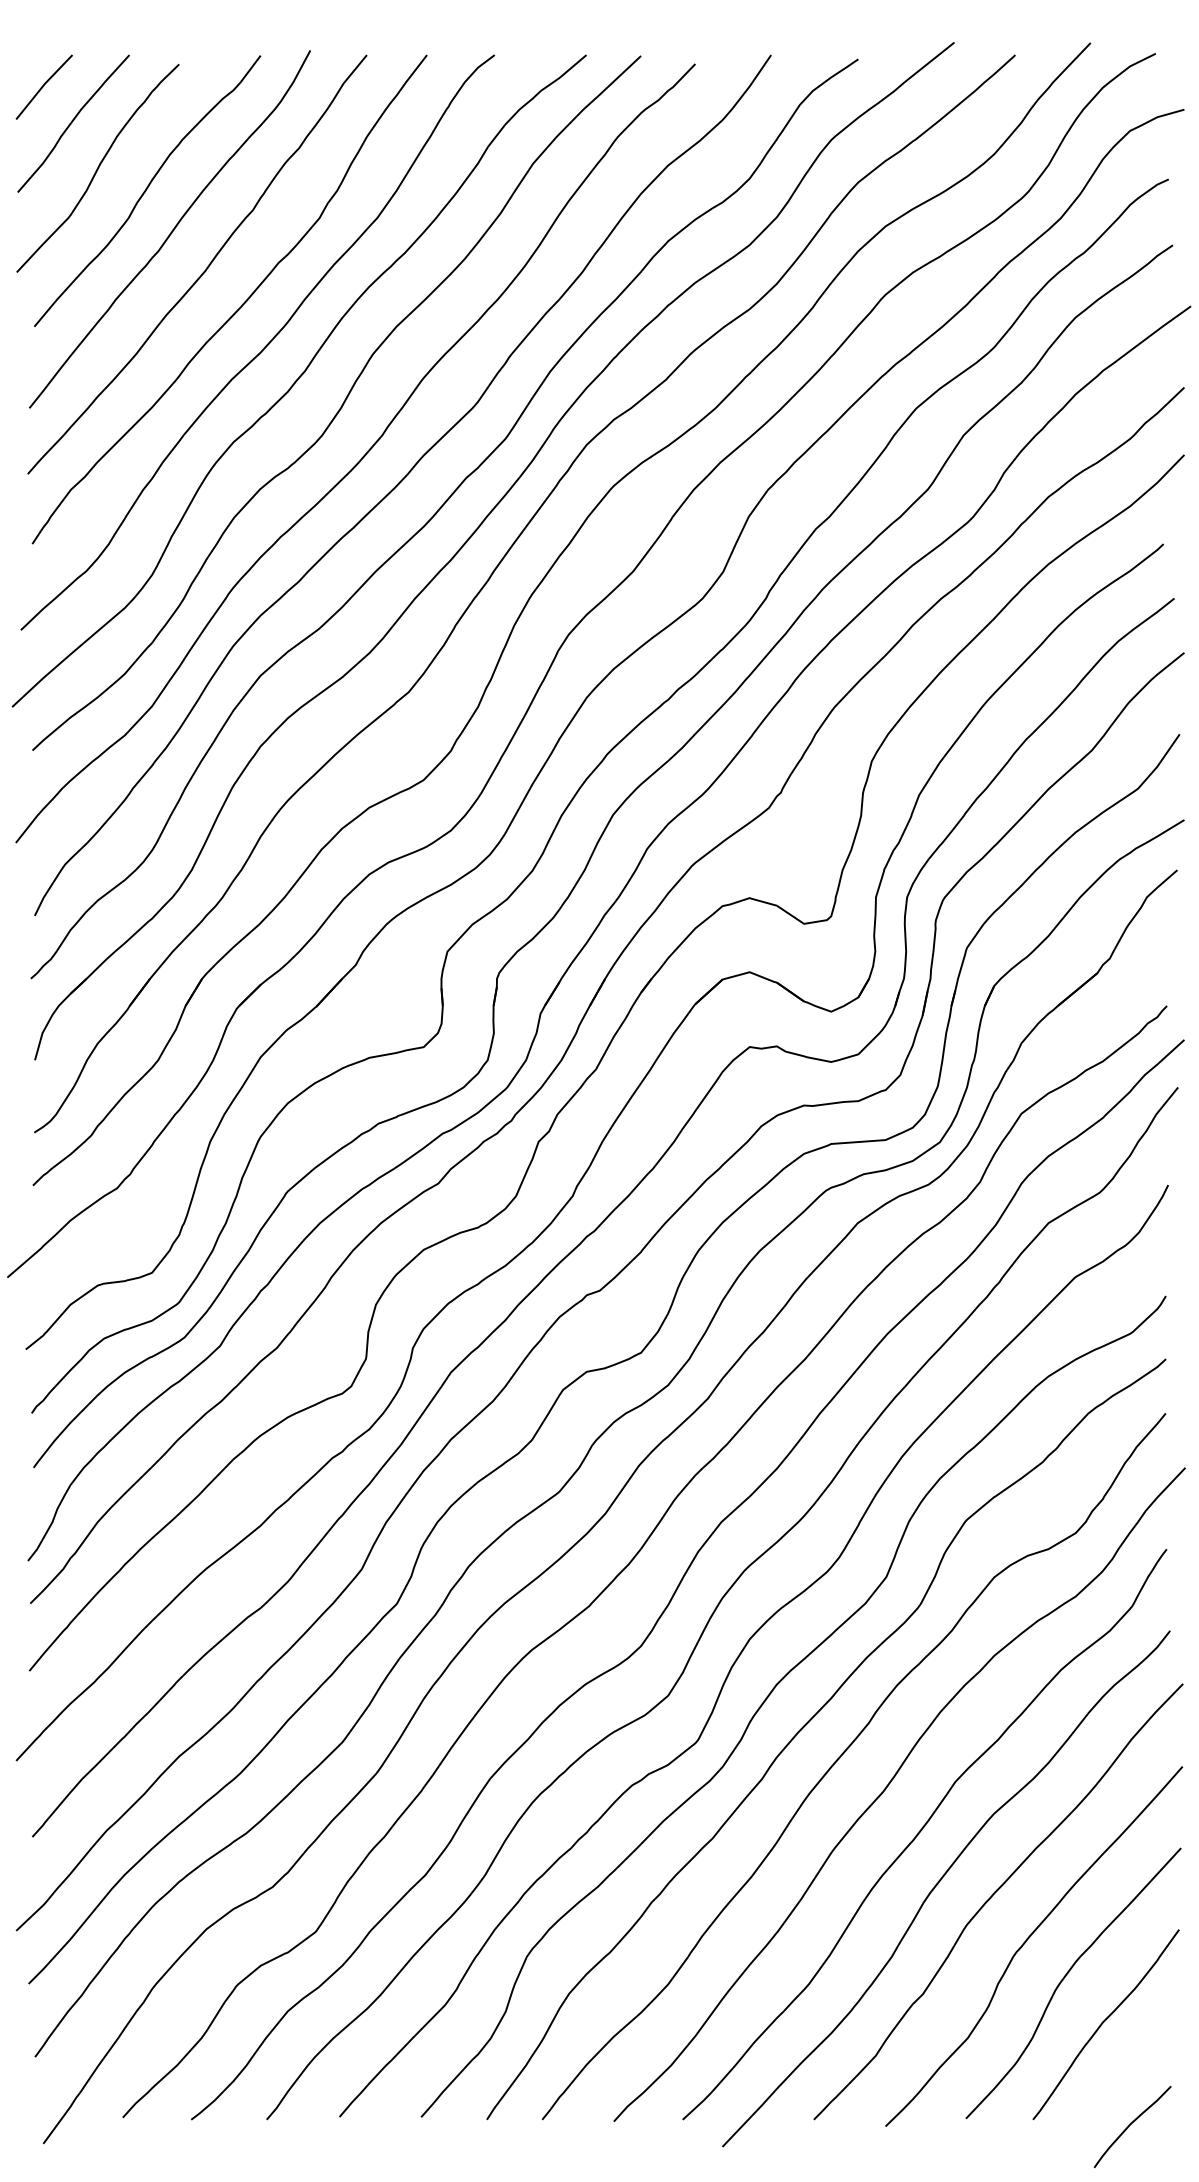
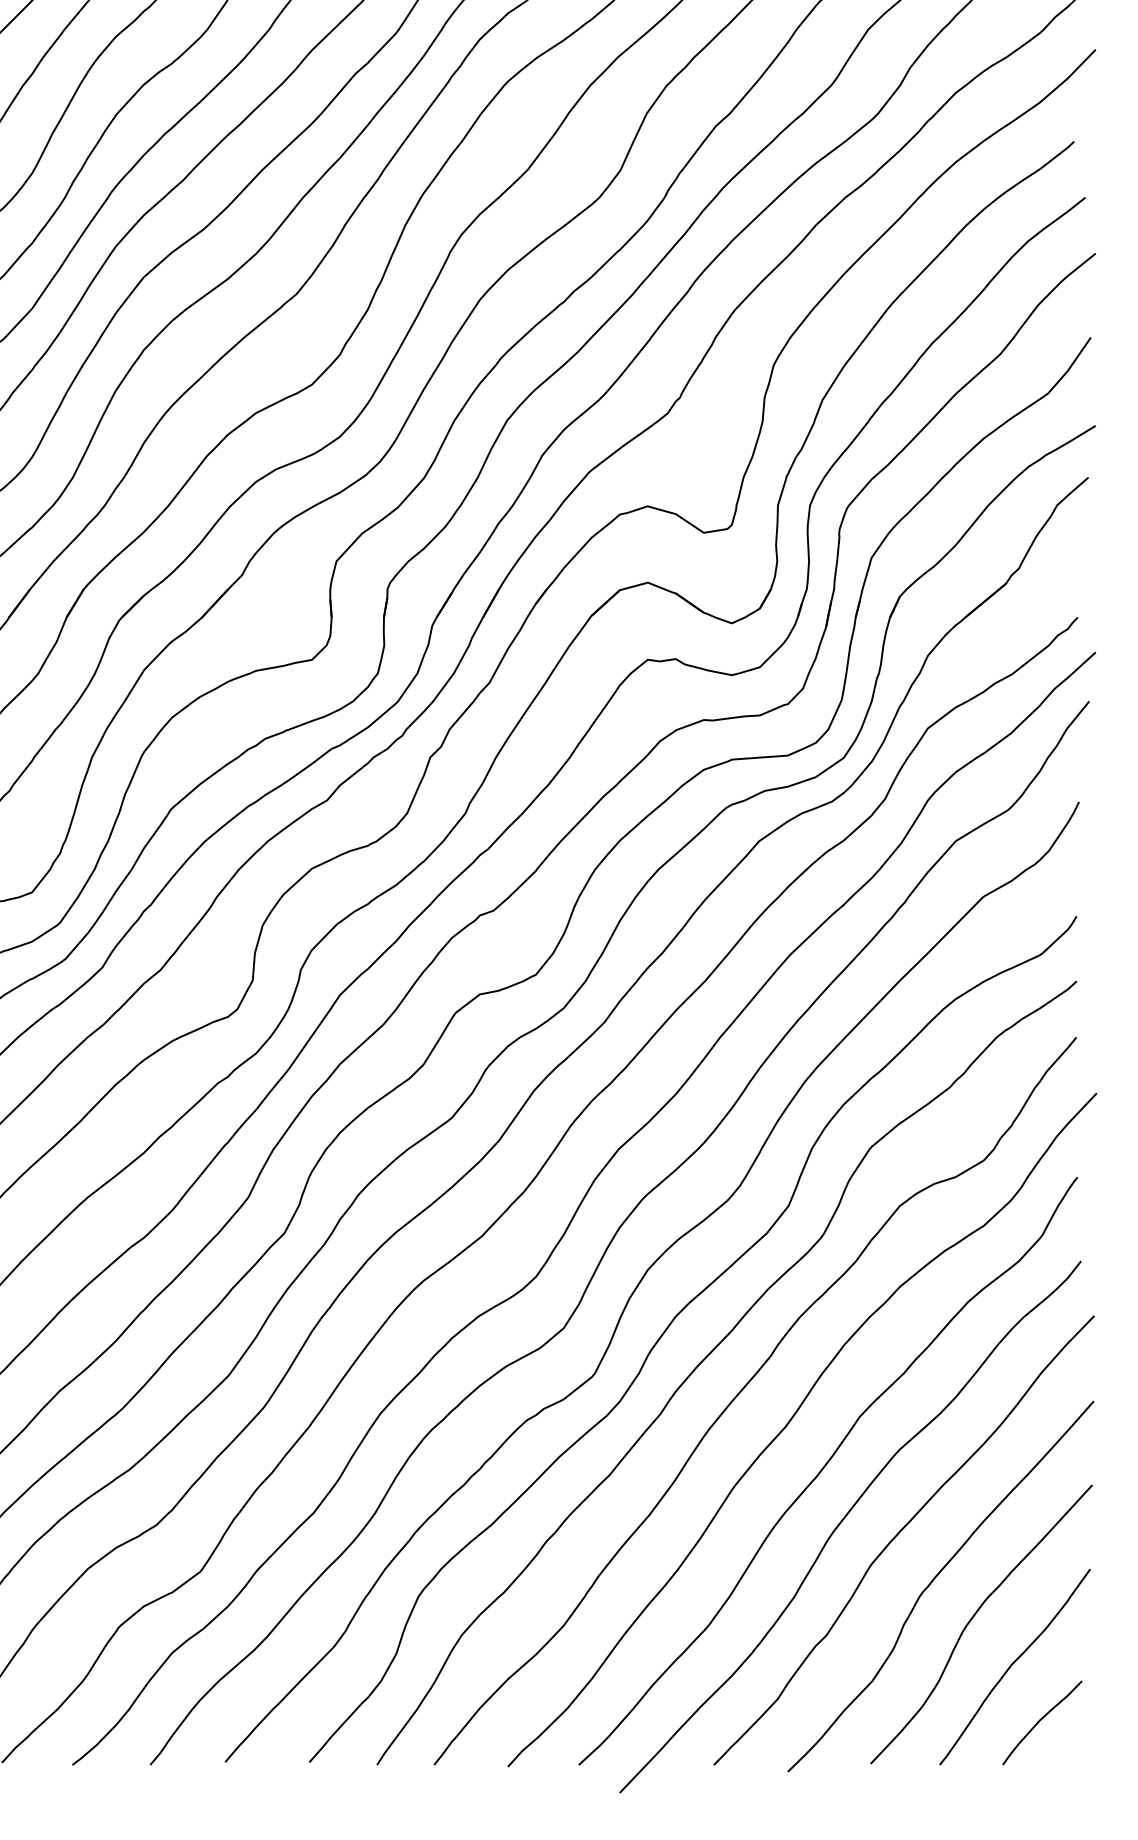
curve: (1131, 2124) -> (1041, 1720), moved

